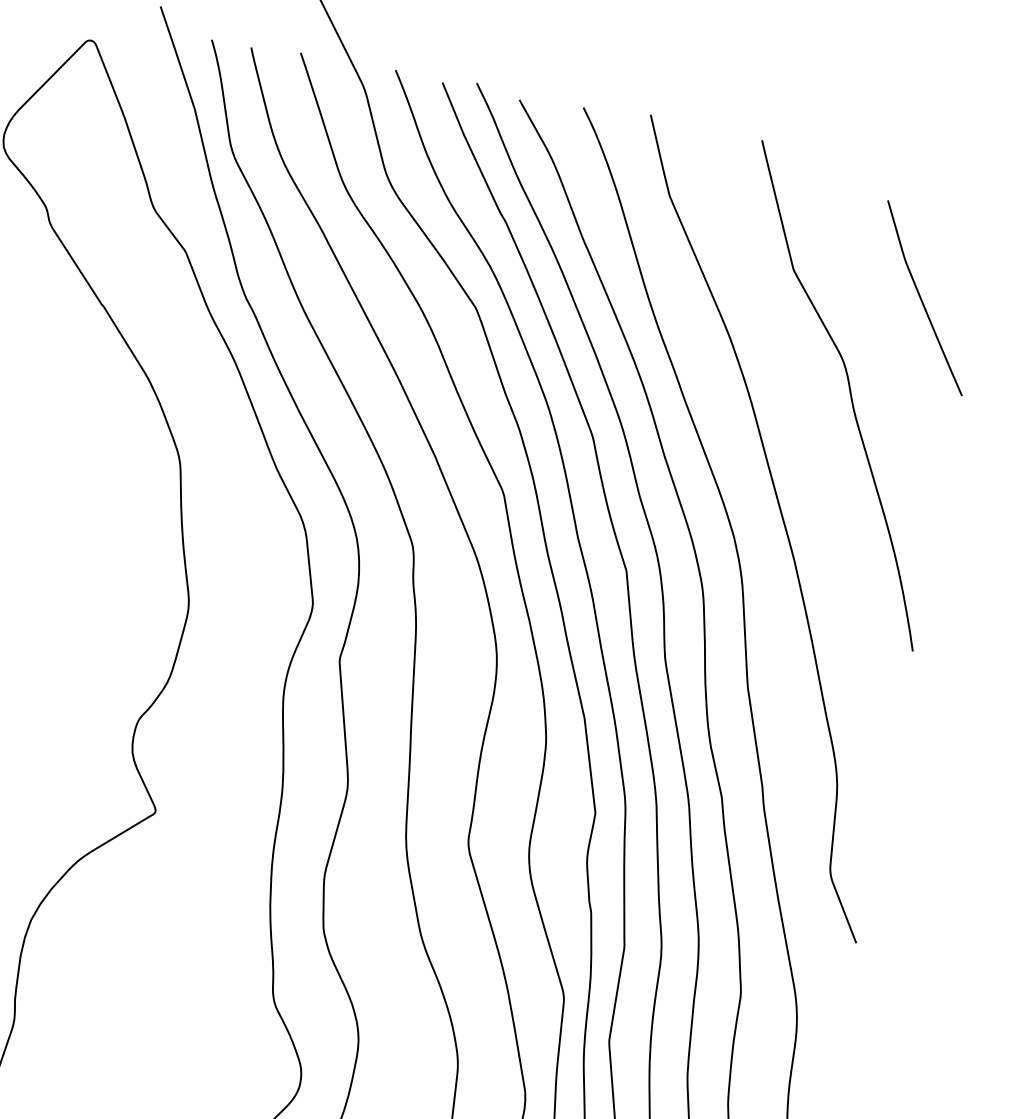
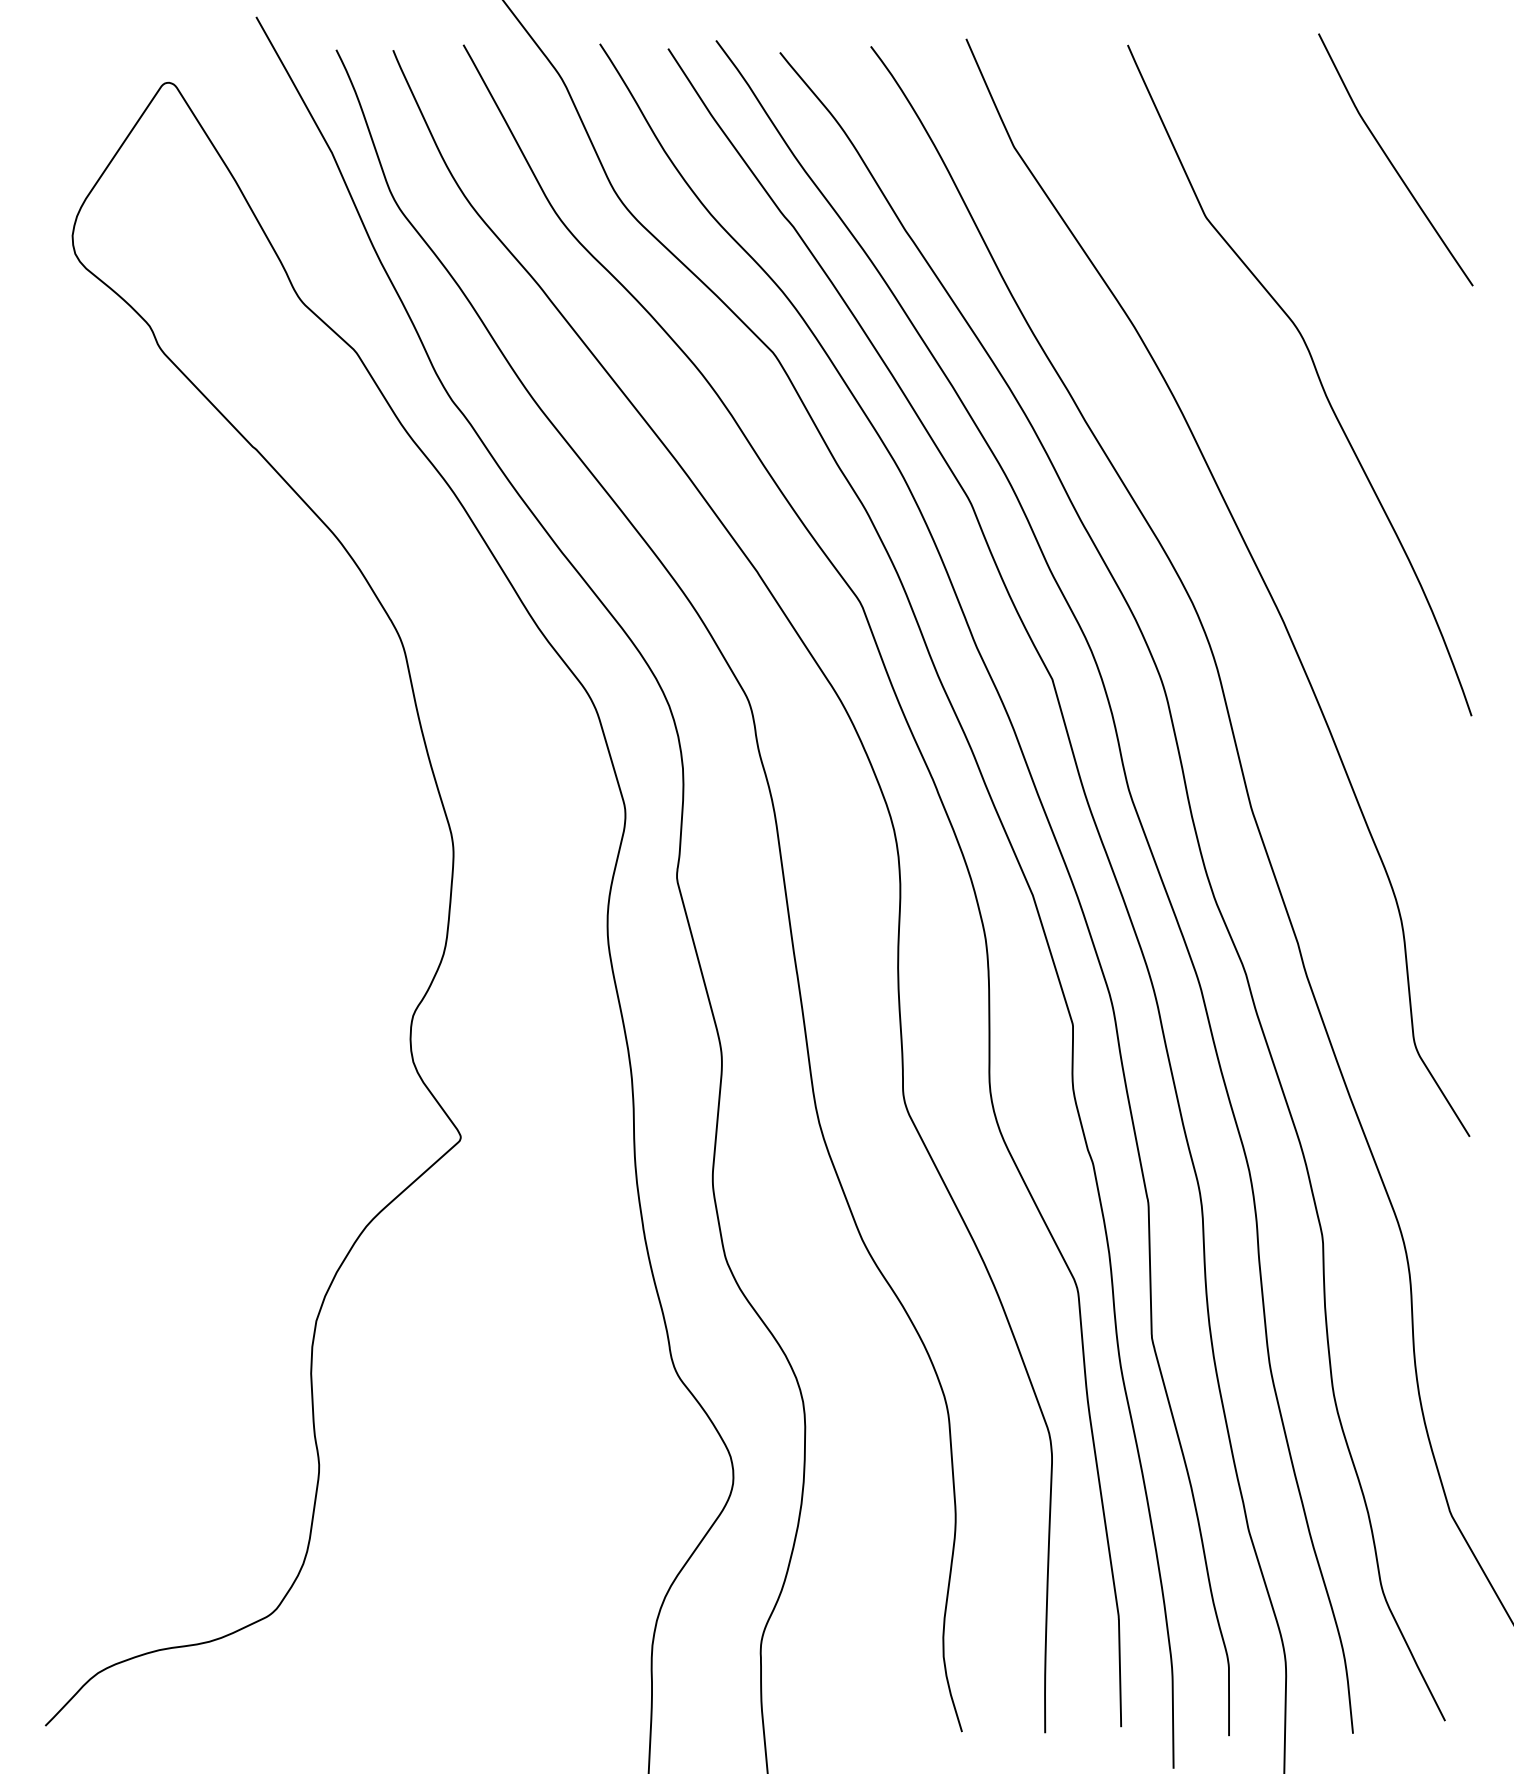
curve: (921, 298) -> (1391, 161), moved

